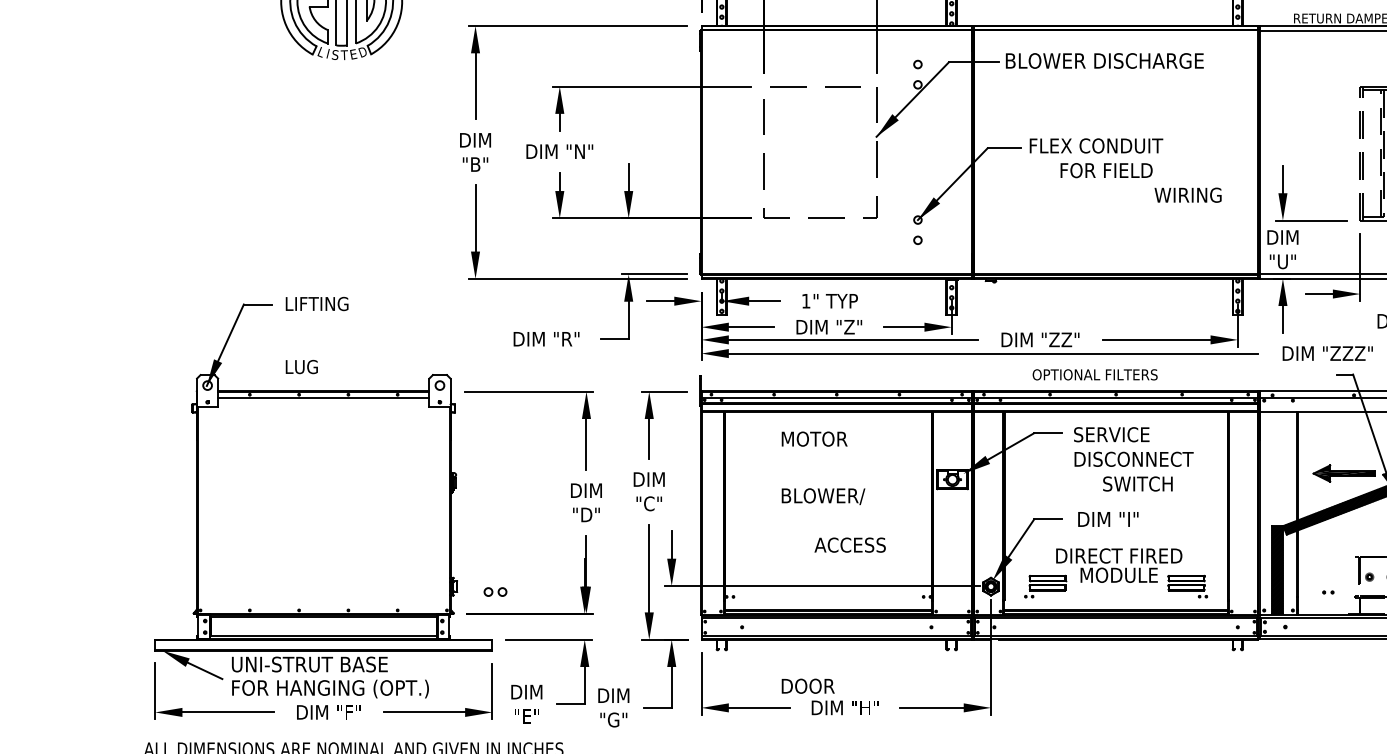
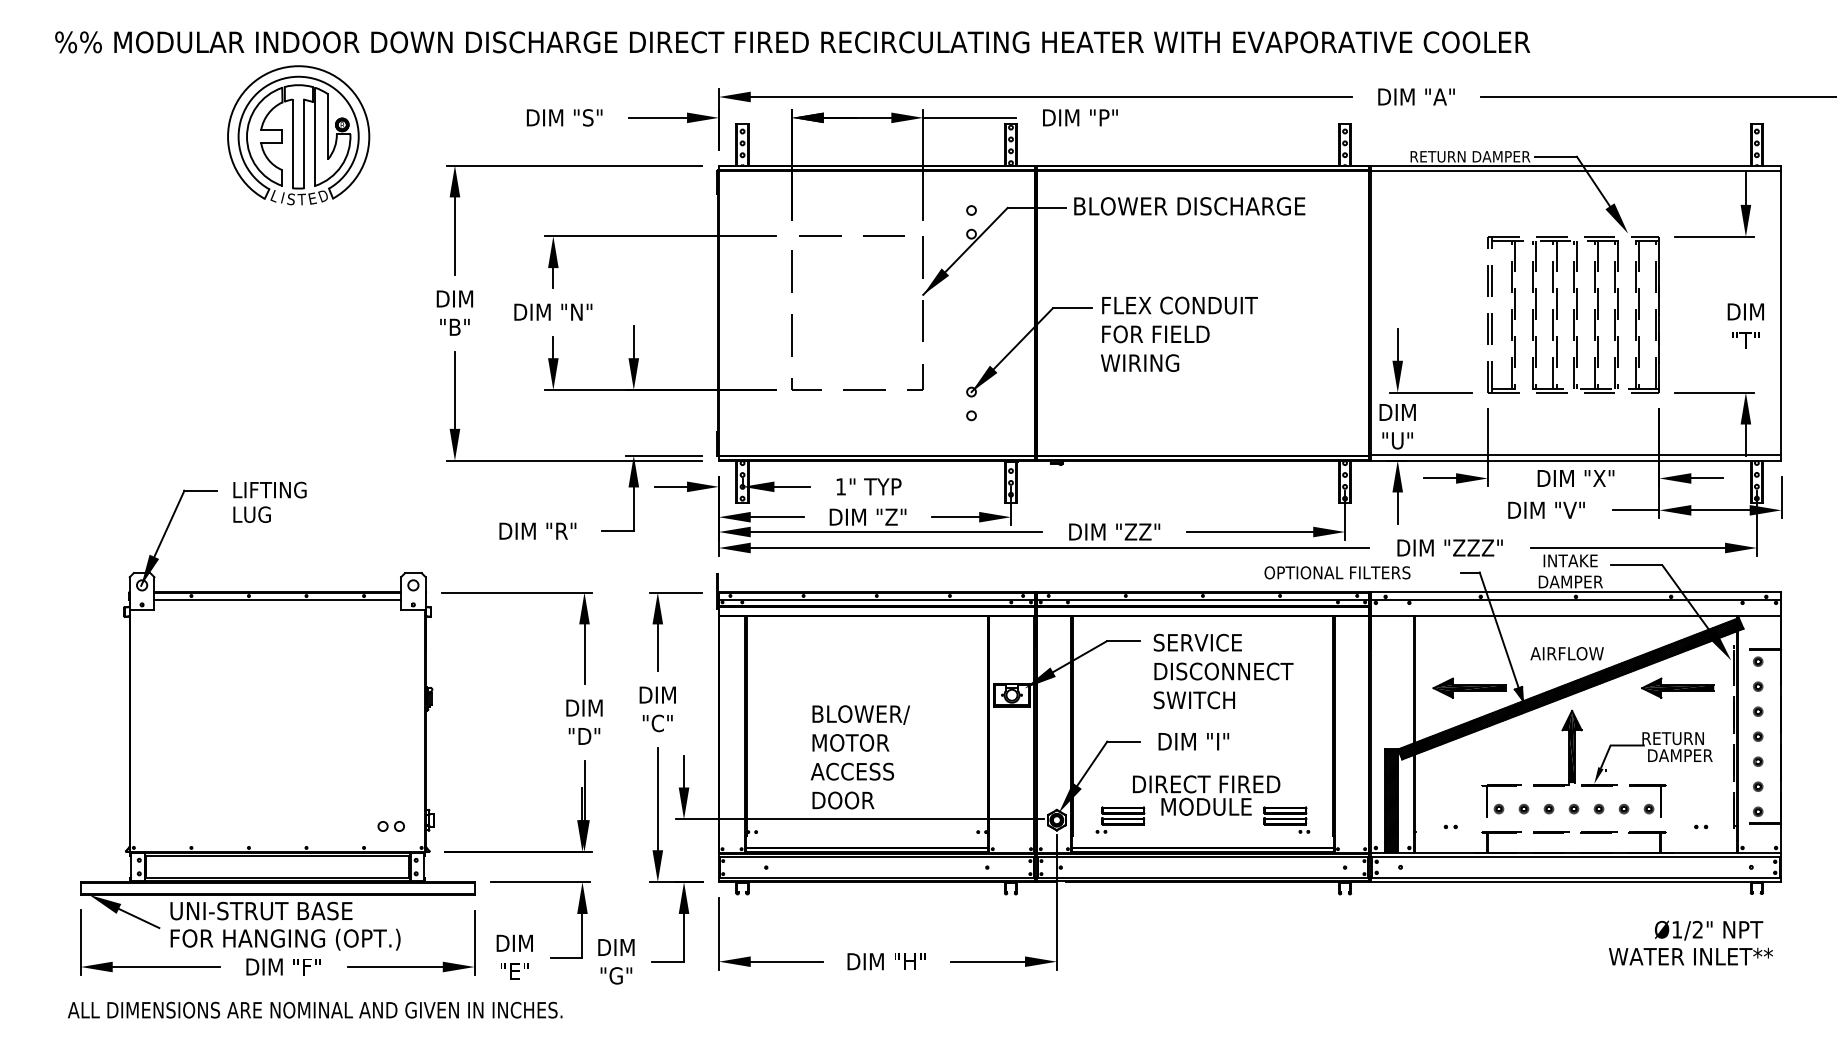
text: (1106, 170) -> (1155, 334), moved
text: (1188, 194) -> (1140, 362), moved
text: (301, 366) -> (251, 514), moved
text: (1095, 374) -> (1337, 572), moved
text: (814, 438) -> (850, 742), moved
text: (1137, 484) -> (1193, 700), moved
text: (850, 544) -> (852, 771), moved
part: (494, 592) -> (390, 826), moved
text: (808, 686) -> (843, 800), moved

